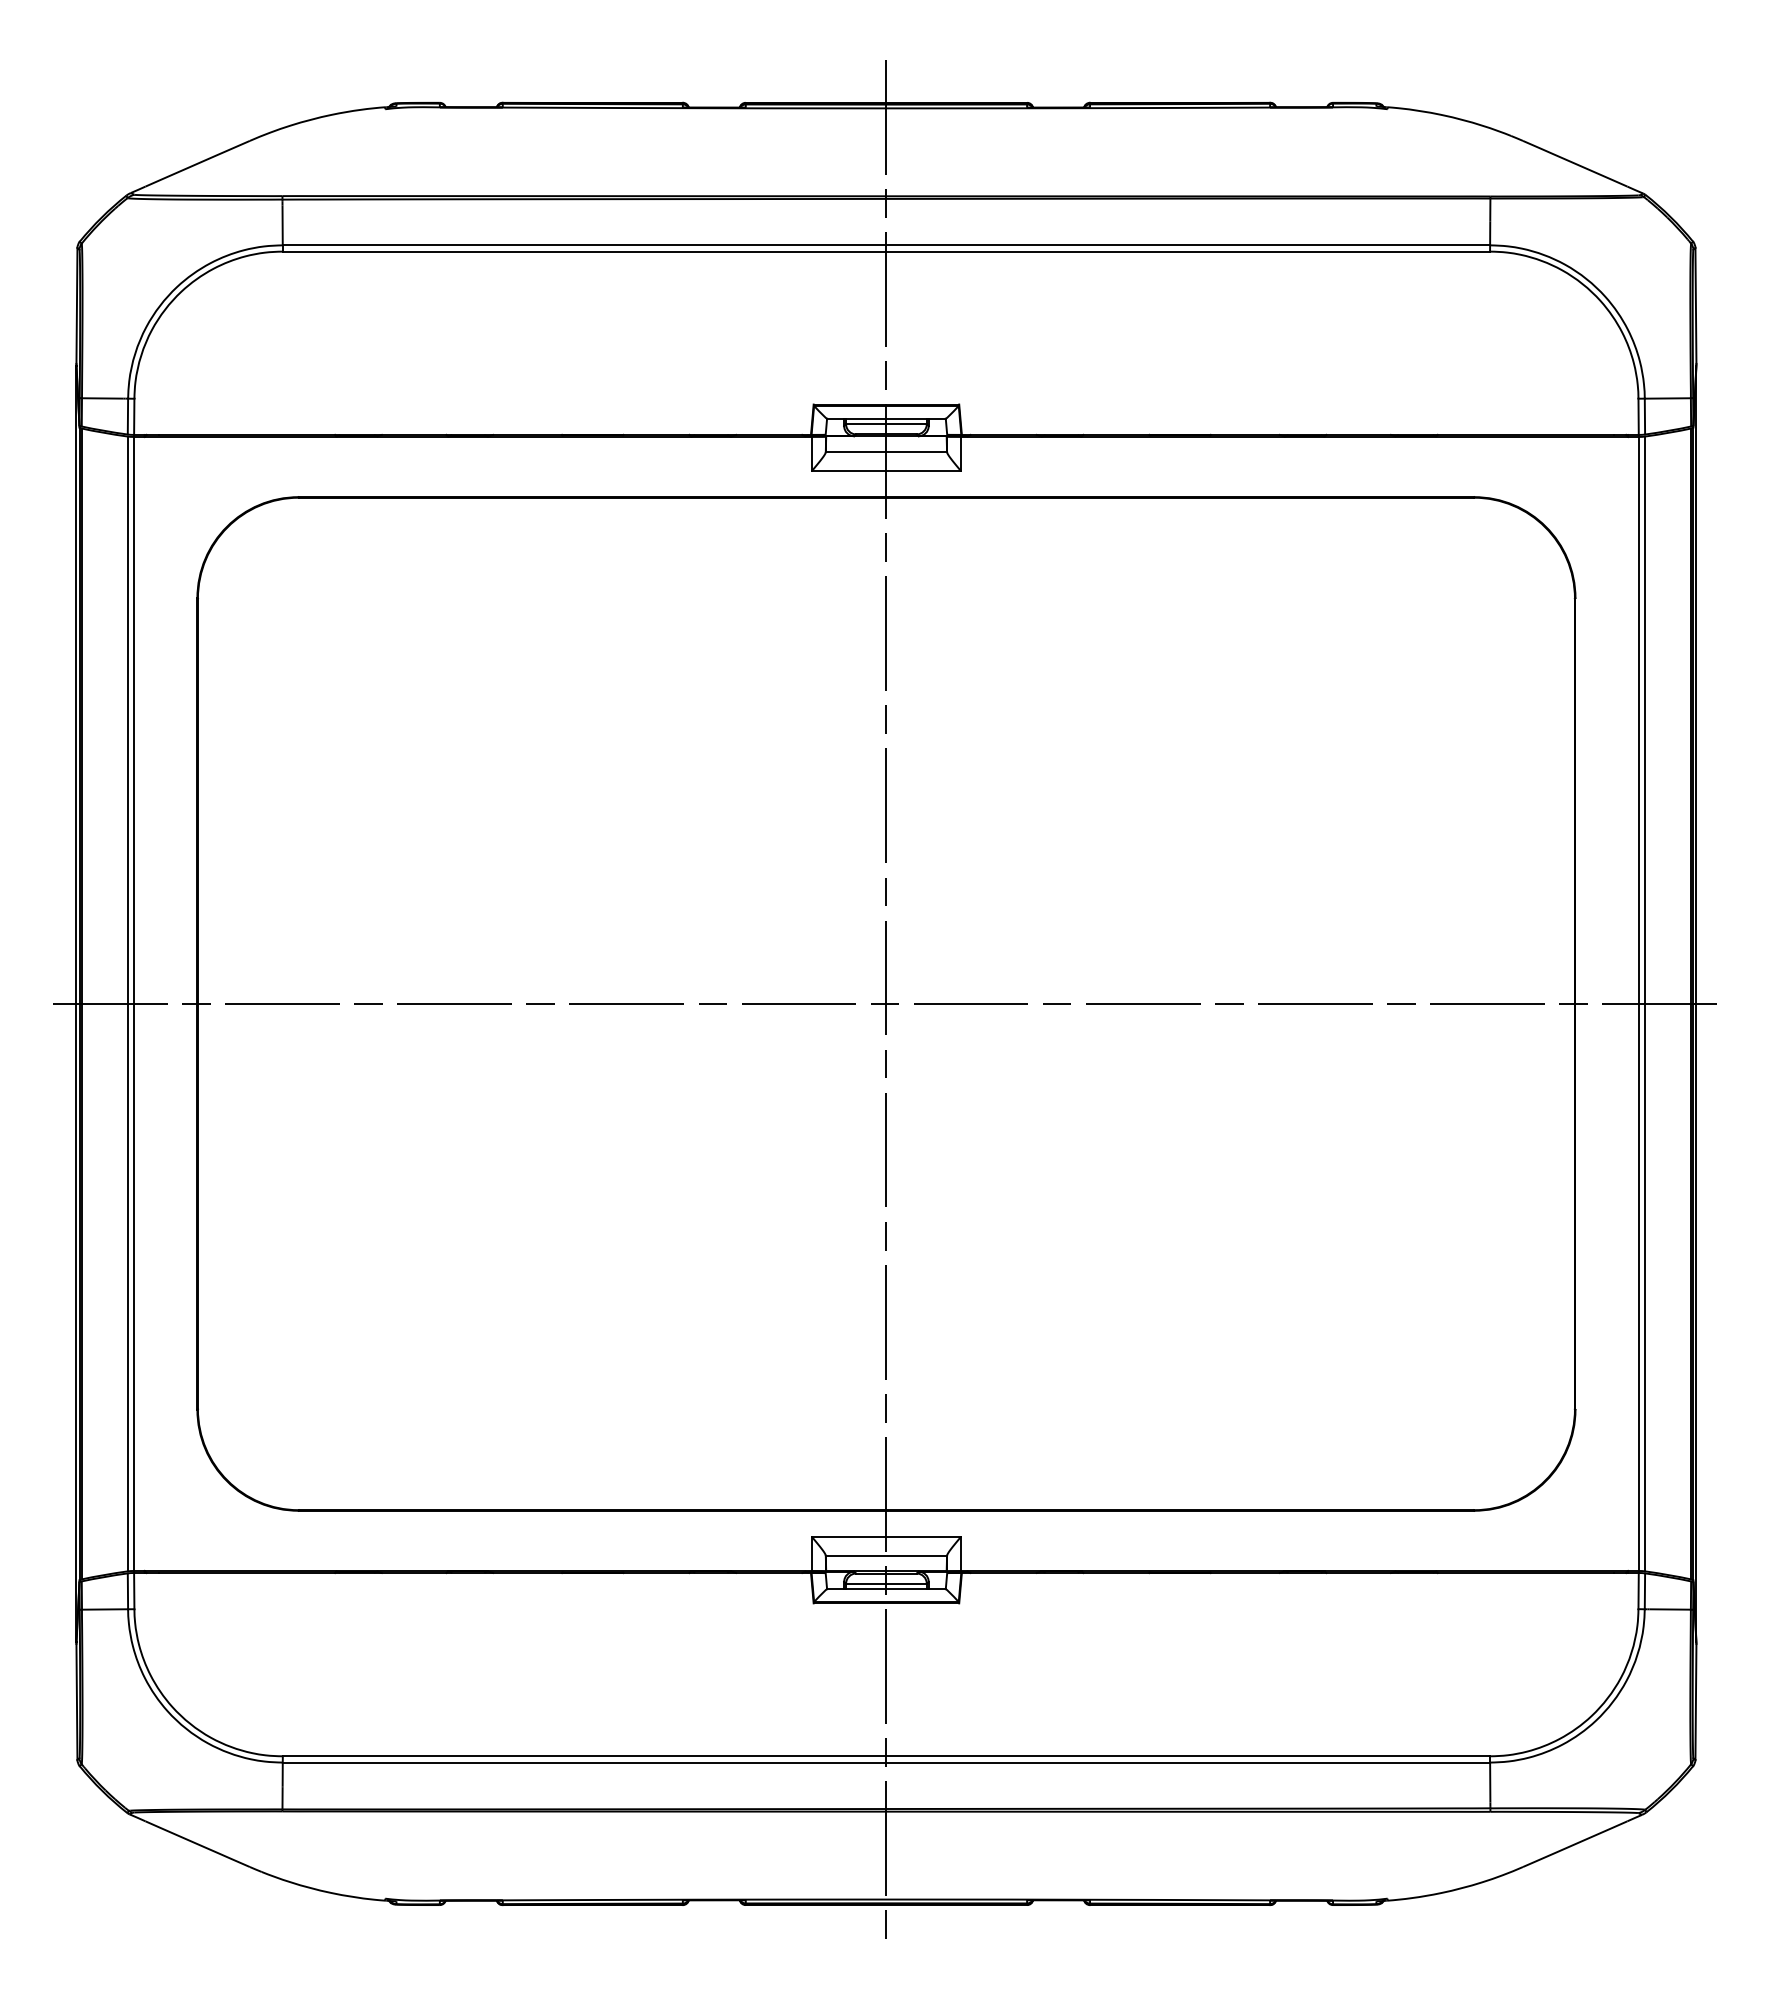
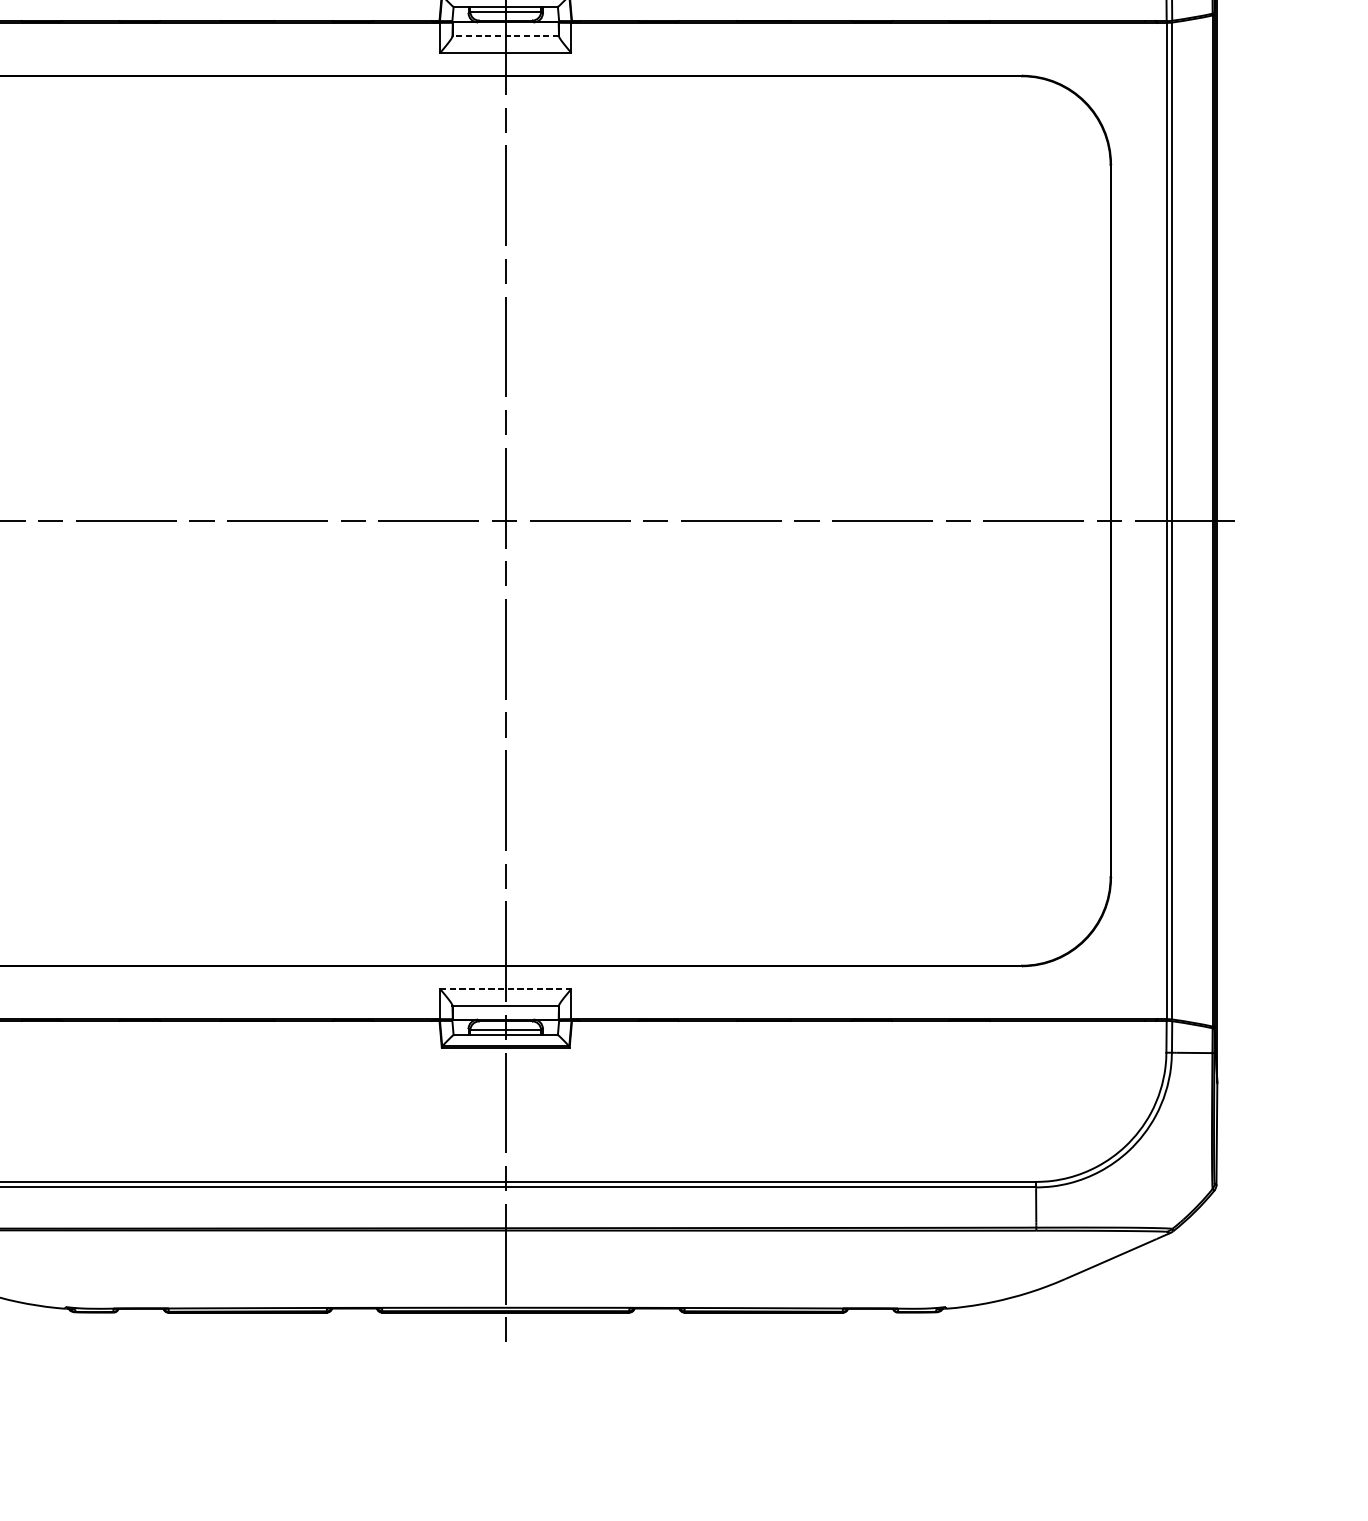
line: (886, 452) -> (505, 36), solid -> dashed
line: (886, 1536) -> (505, 988), solid -> dashed

